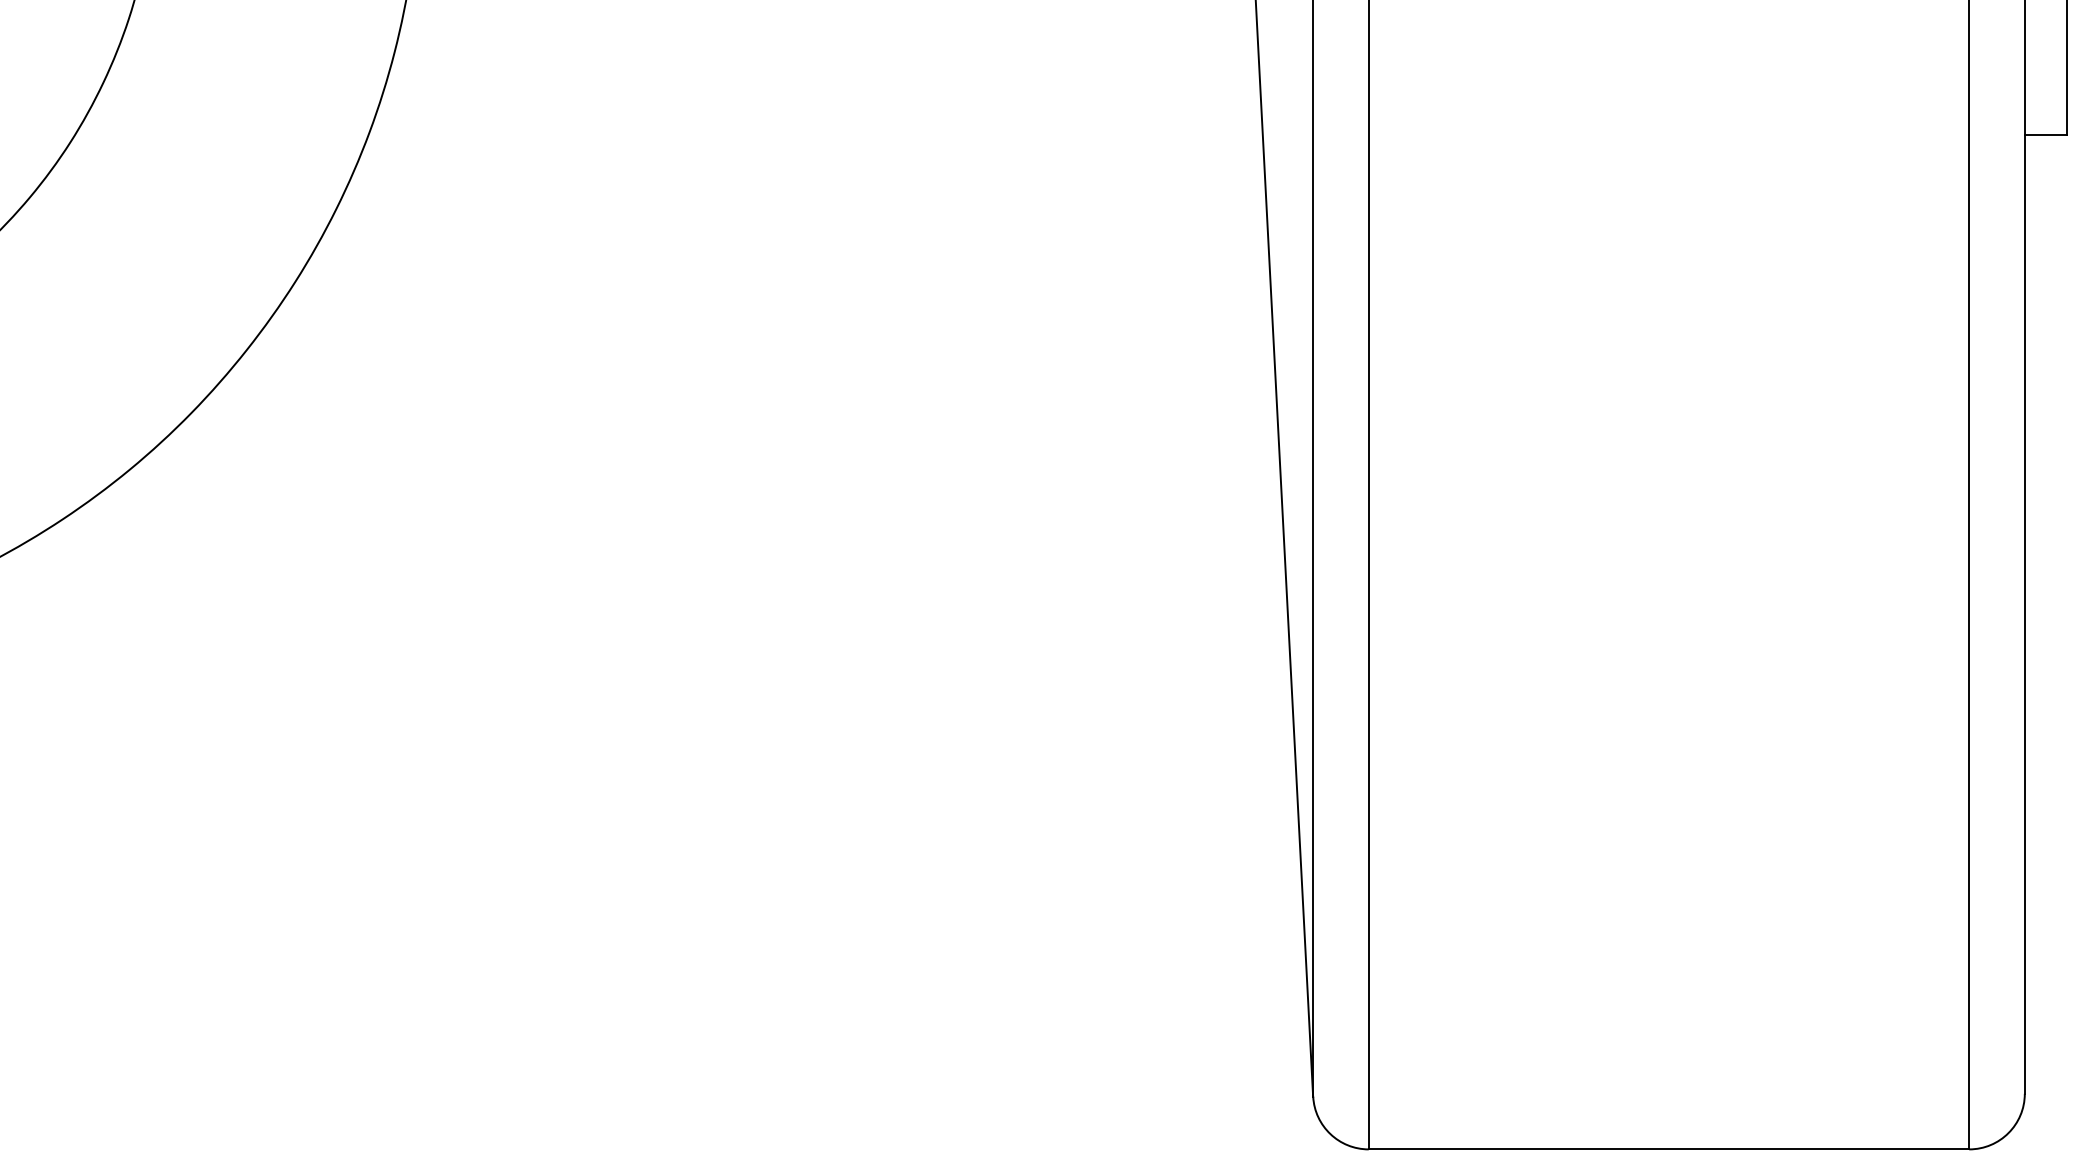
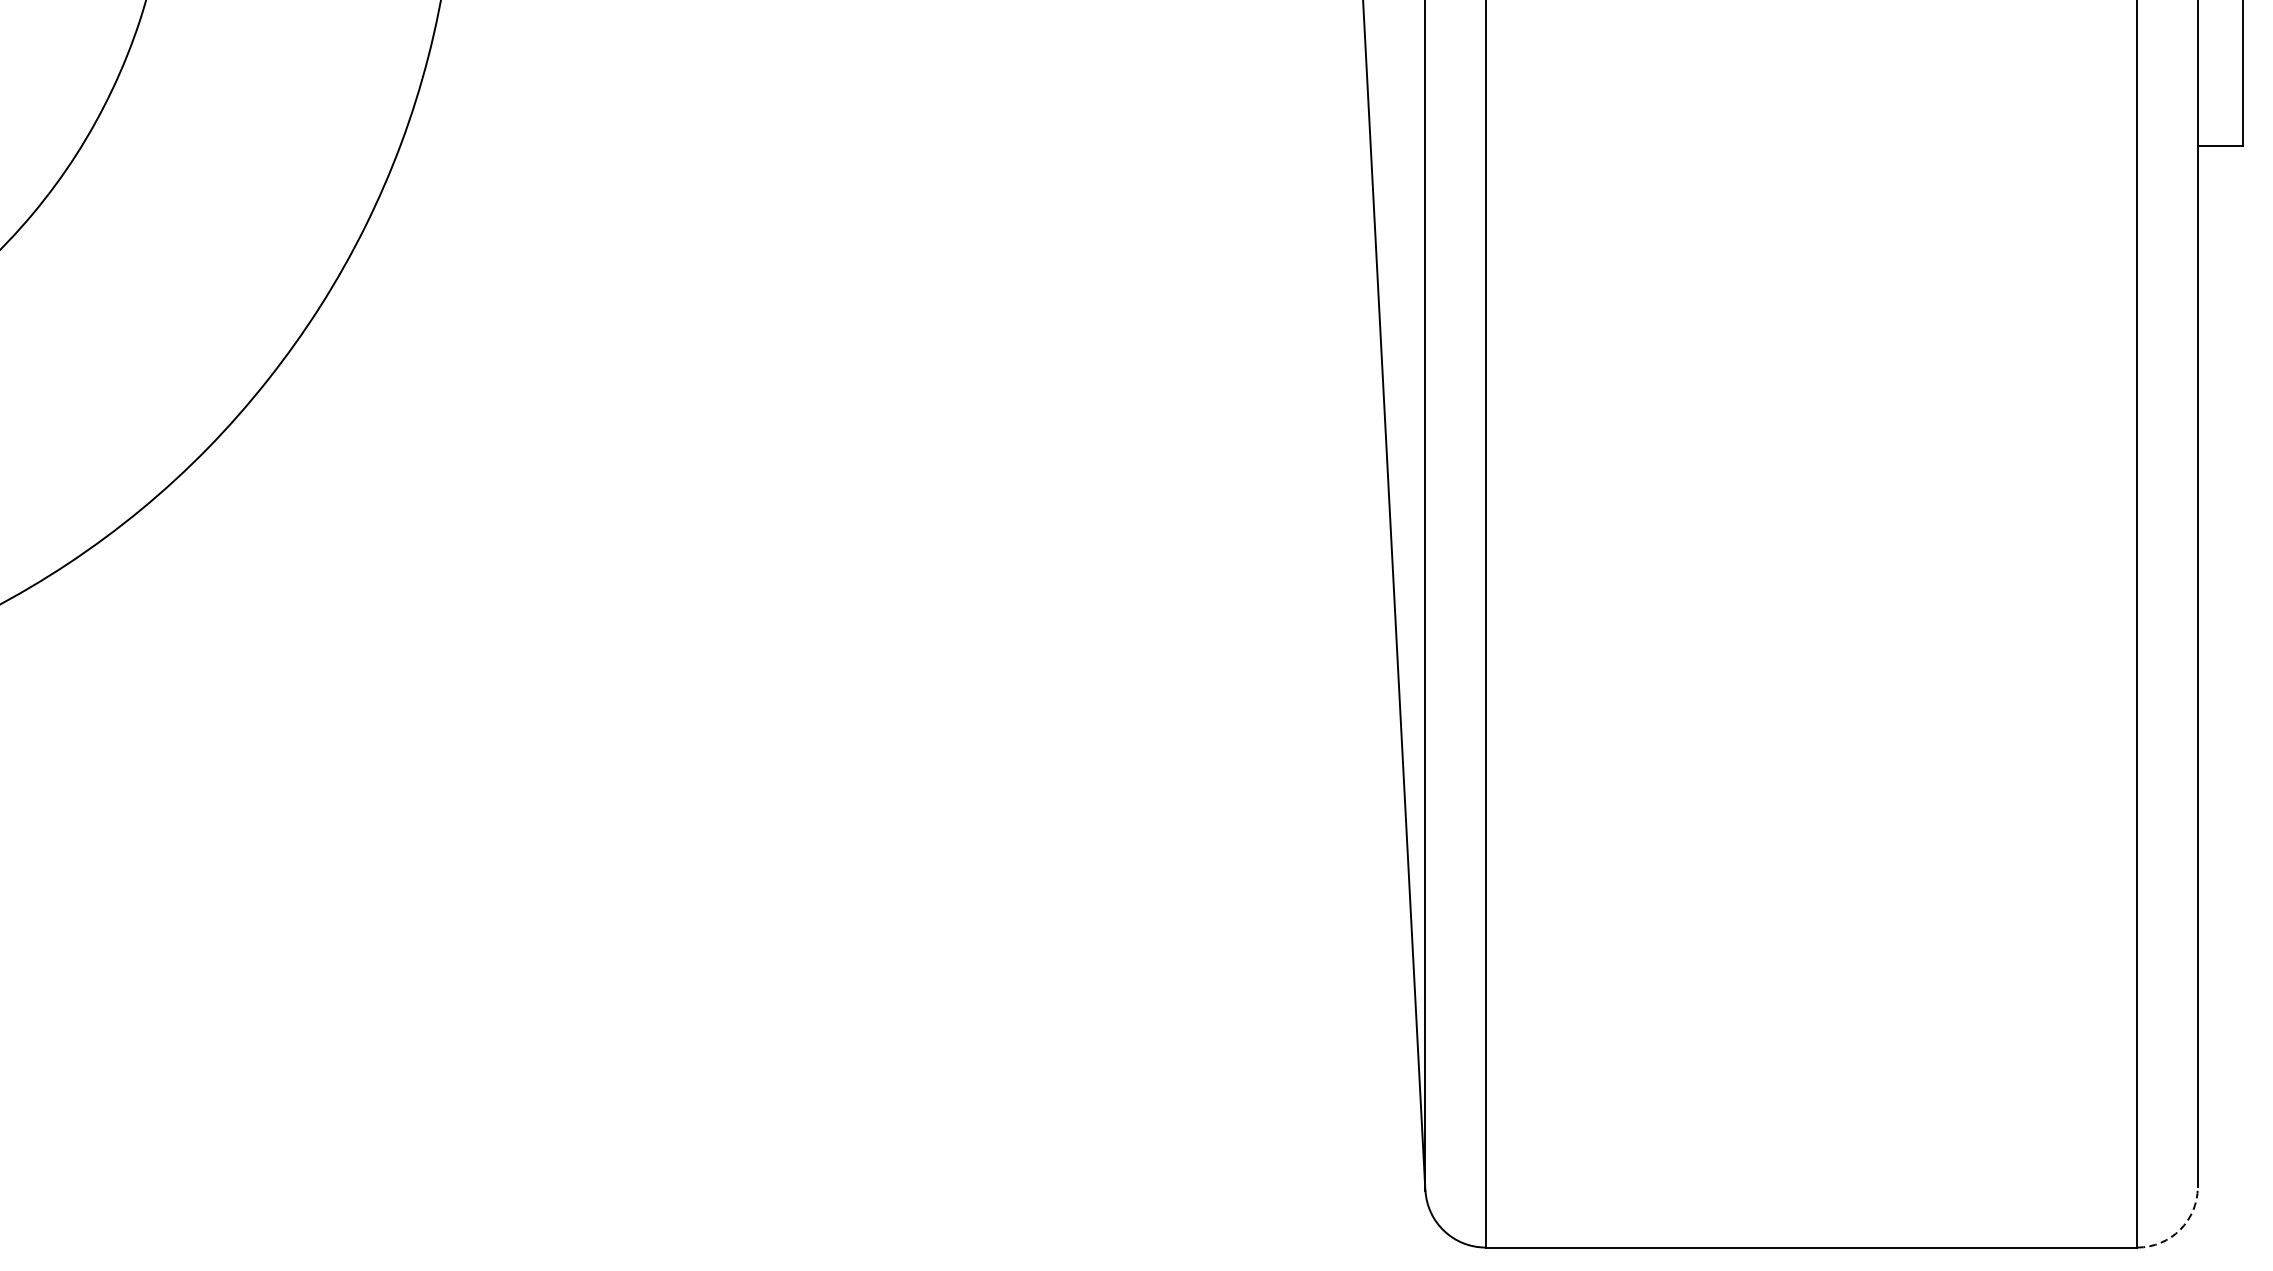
arc: (2008, 1133) -> (2180, 1230), solid -> dashed

